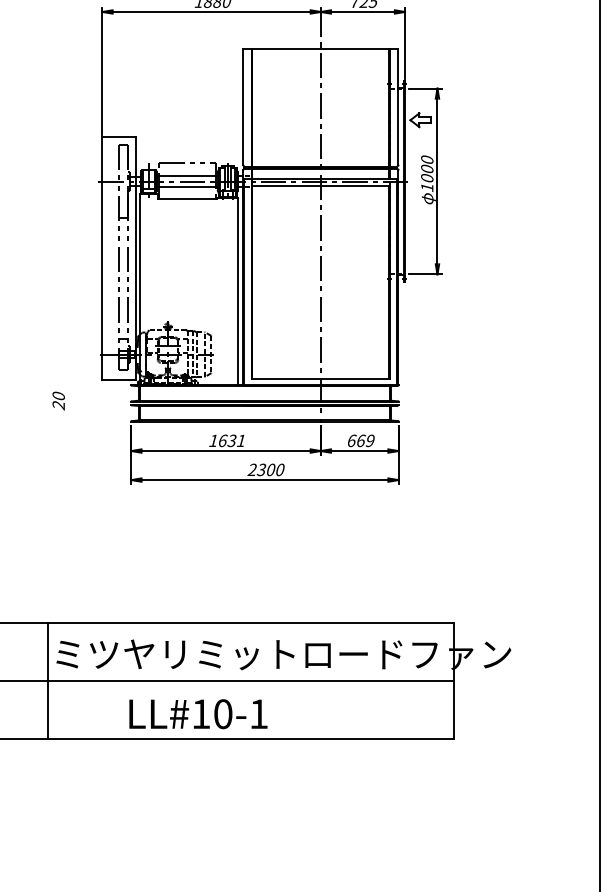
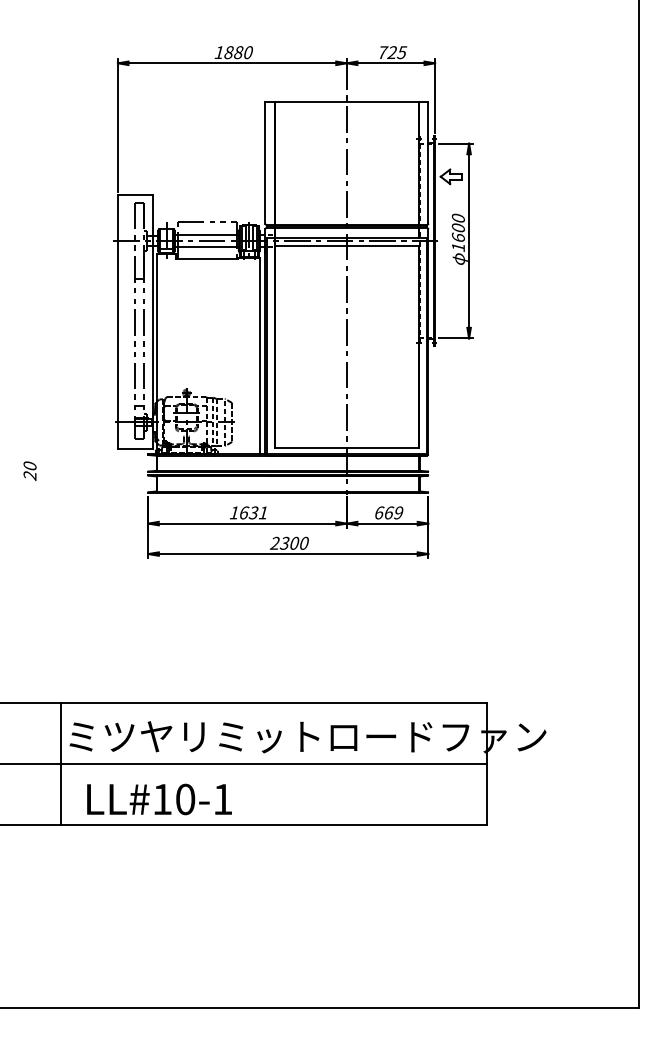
text: (426, 177) -> (457, 236), 1000 -> 1600
text: (58, 401) -> (29, 471), moved
text: (198, 714) -> (159, 799), moved

